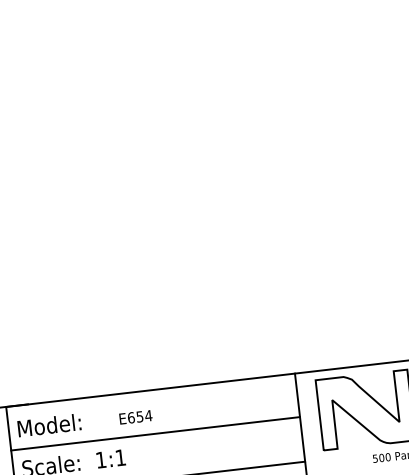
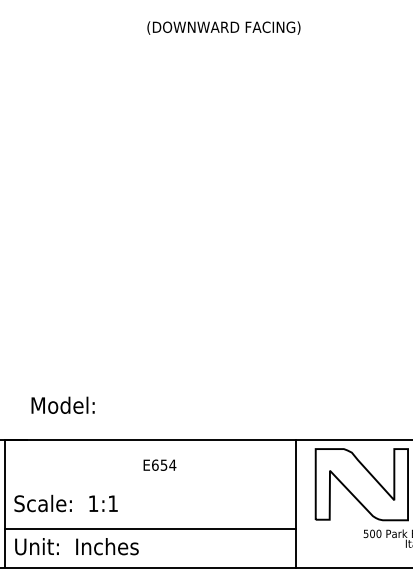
text: (135, 416) -> (159, 464), moved
text: (48, 424) -> (62, 404), moved
line: (155, 433) -> (150, 483), removed

